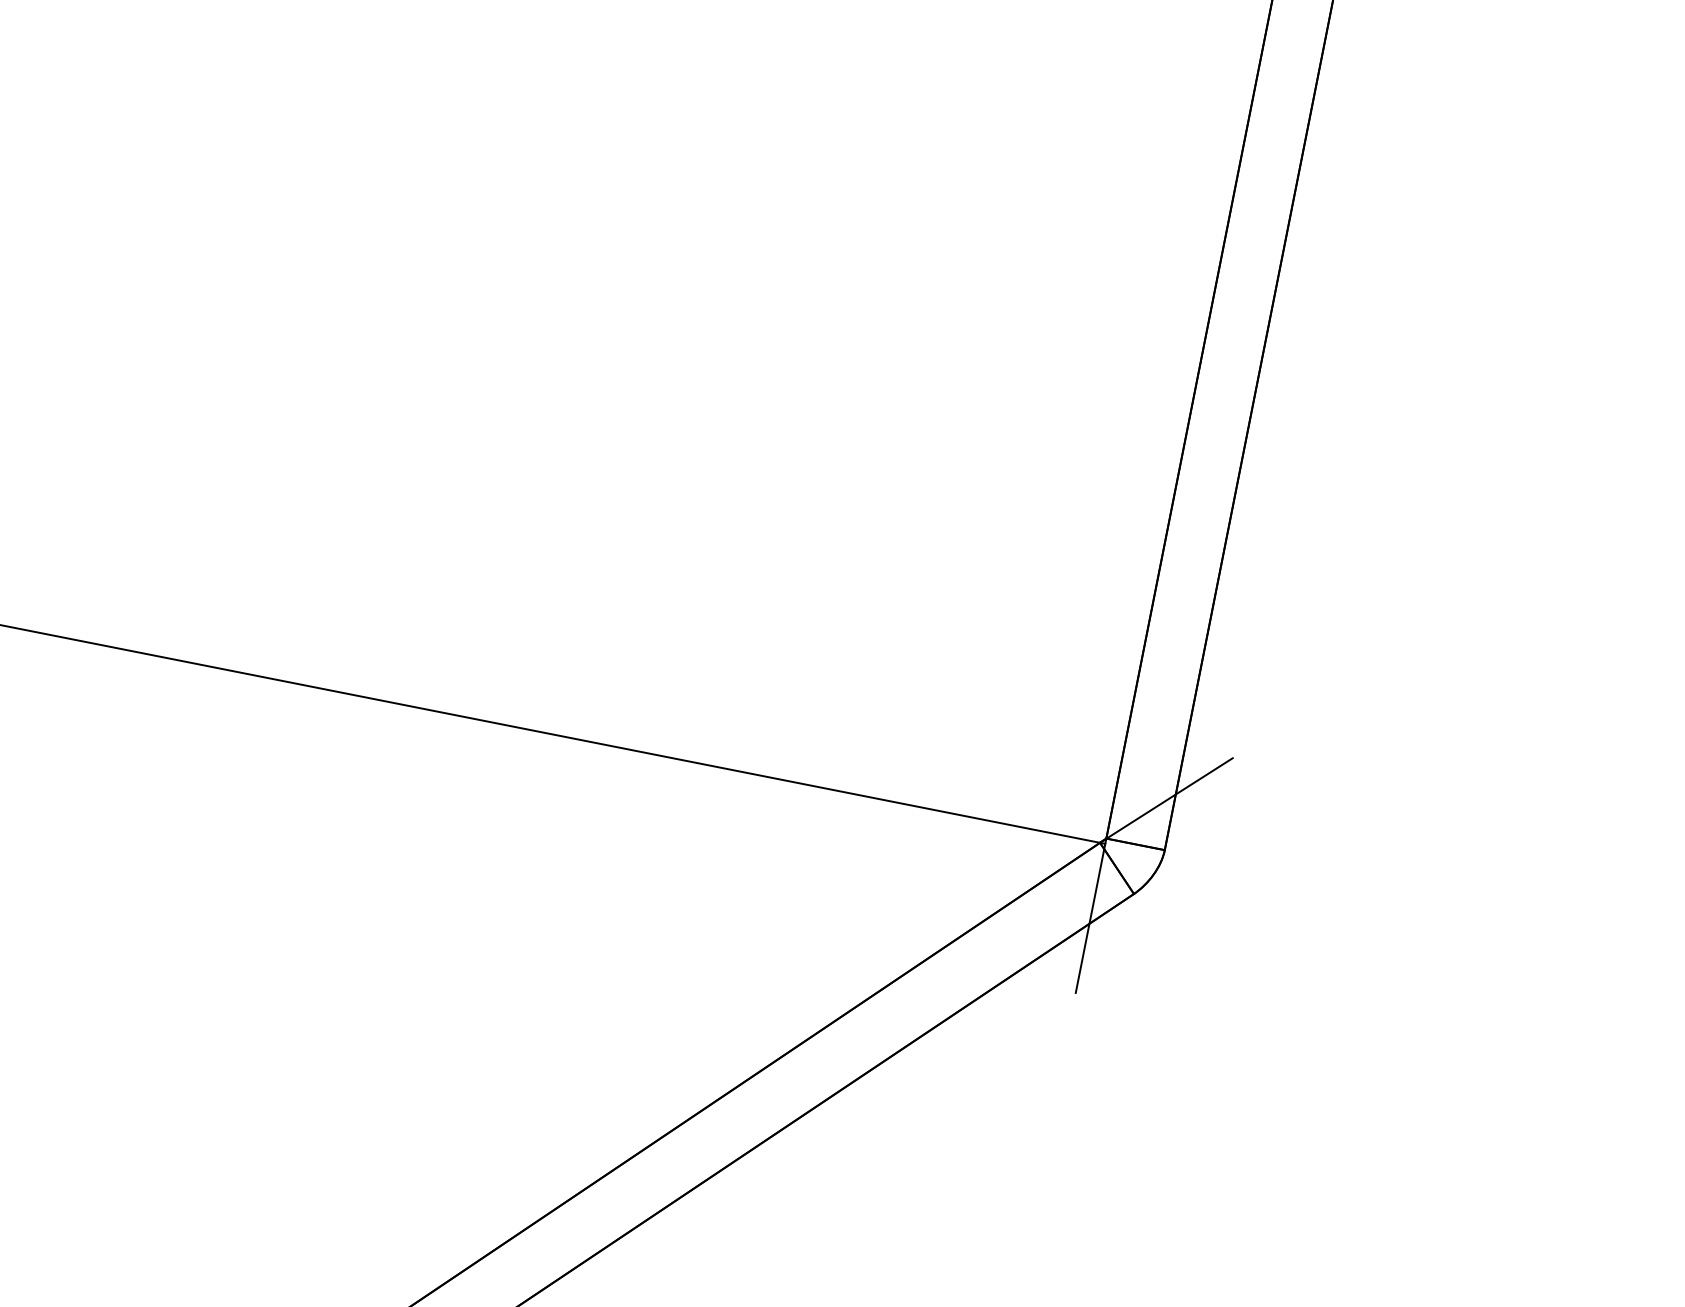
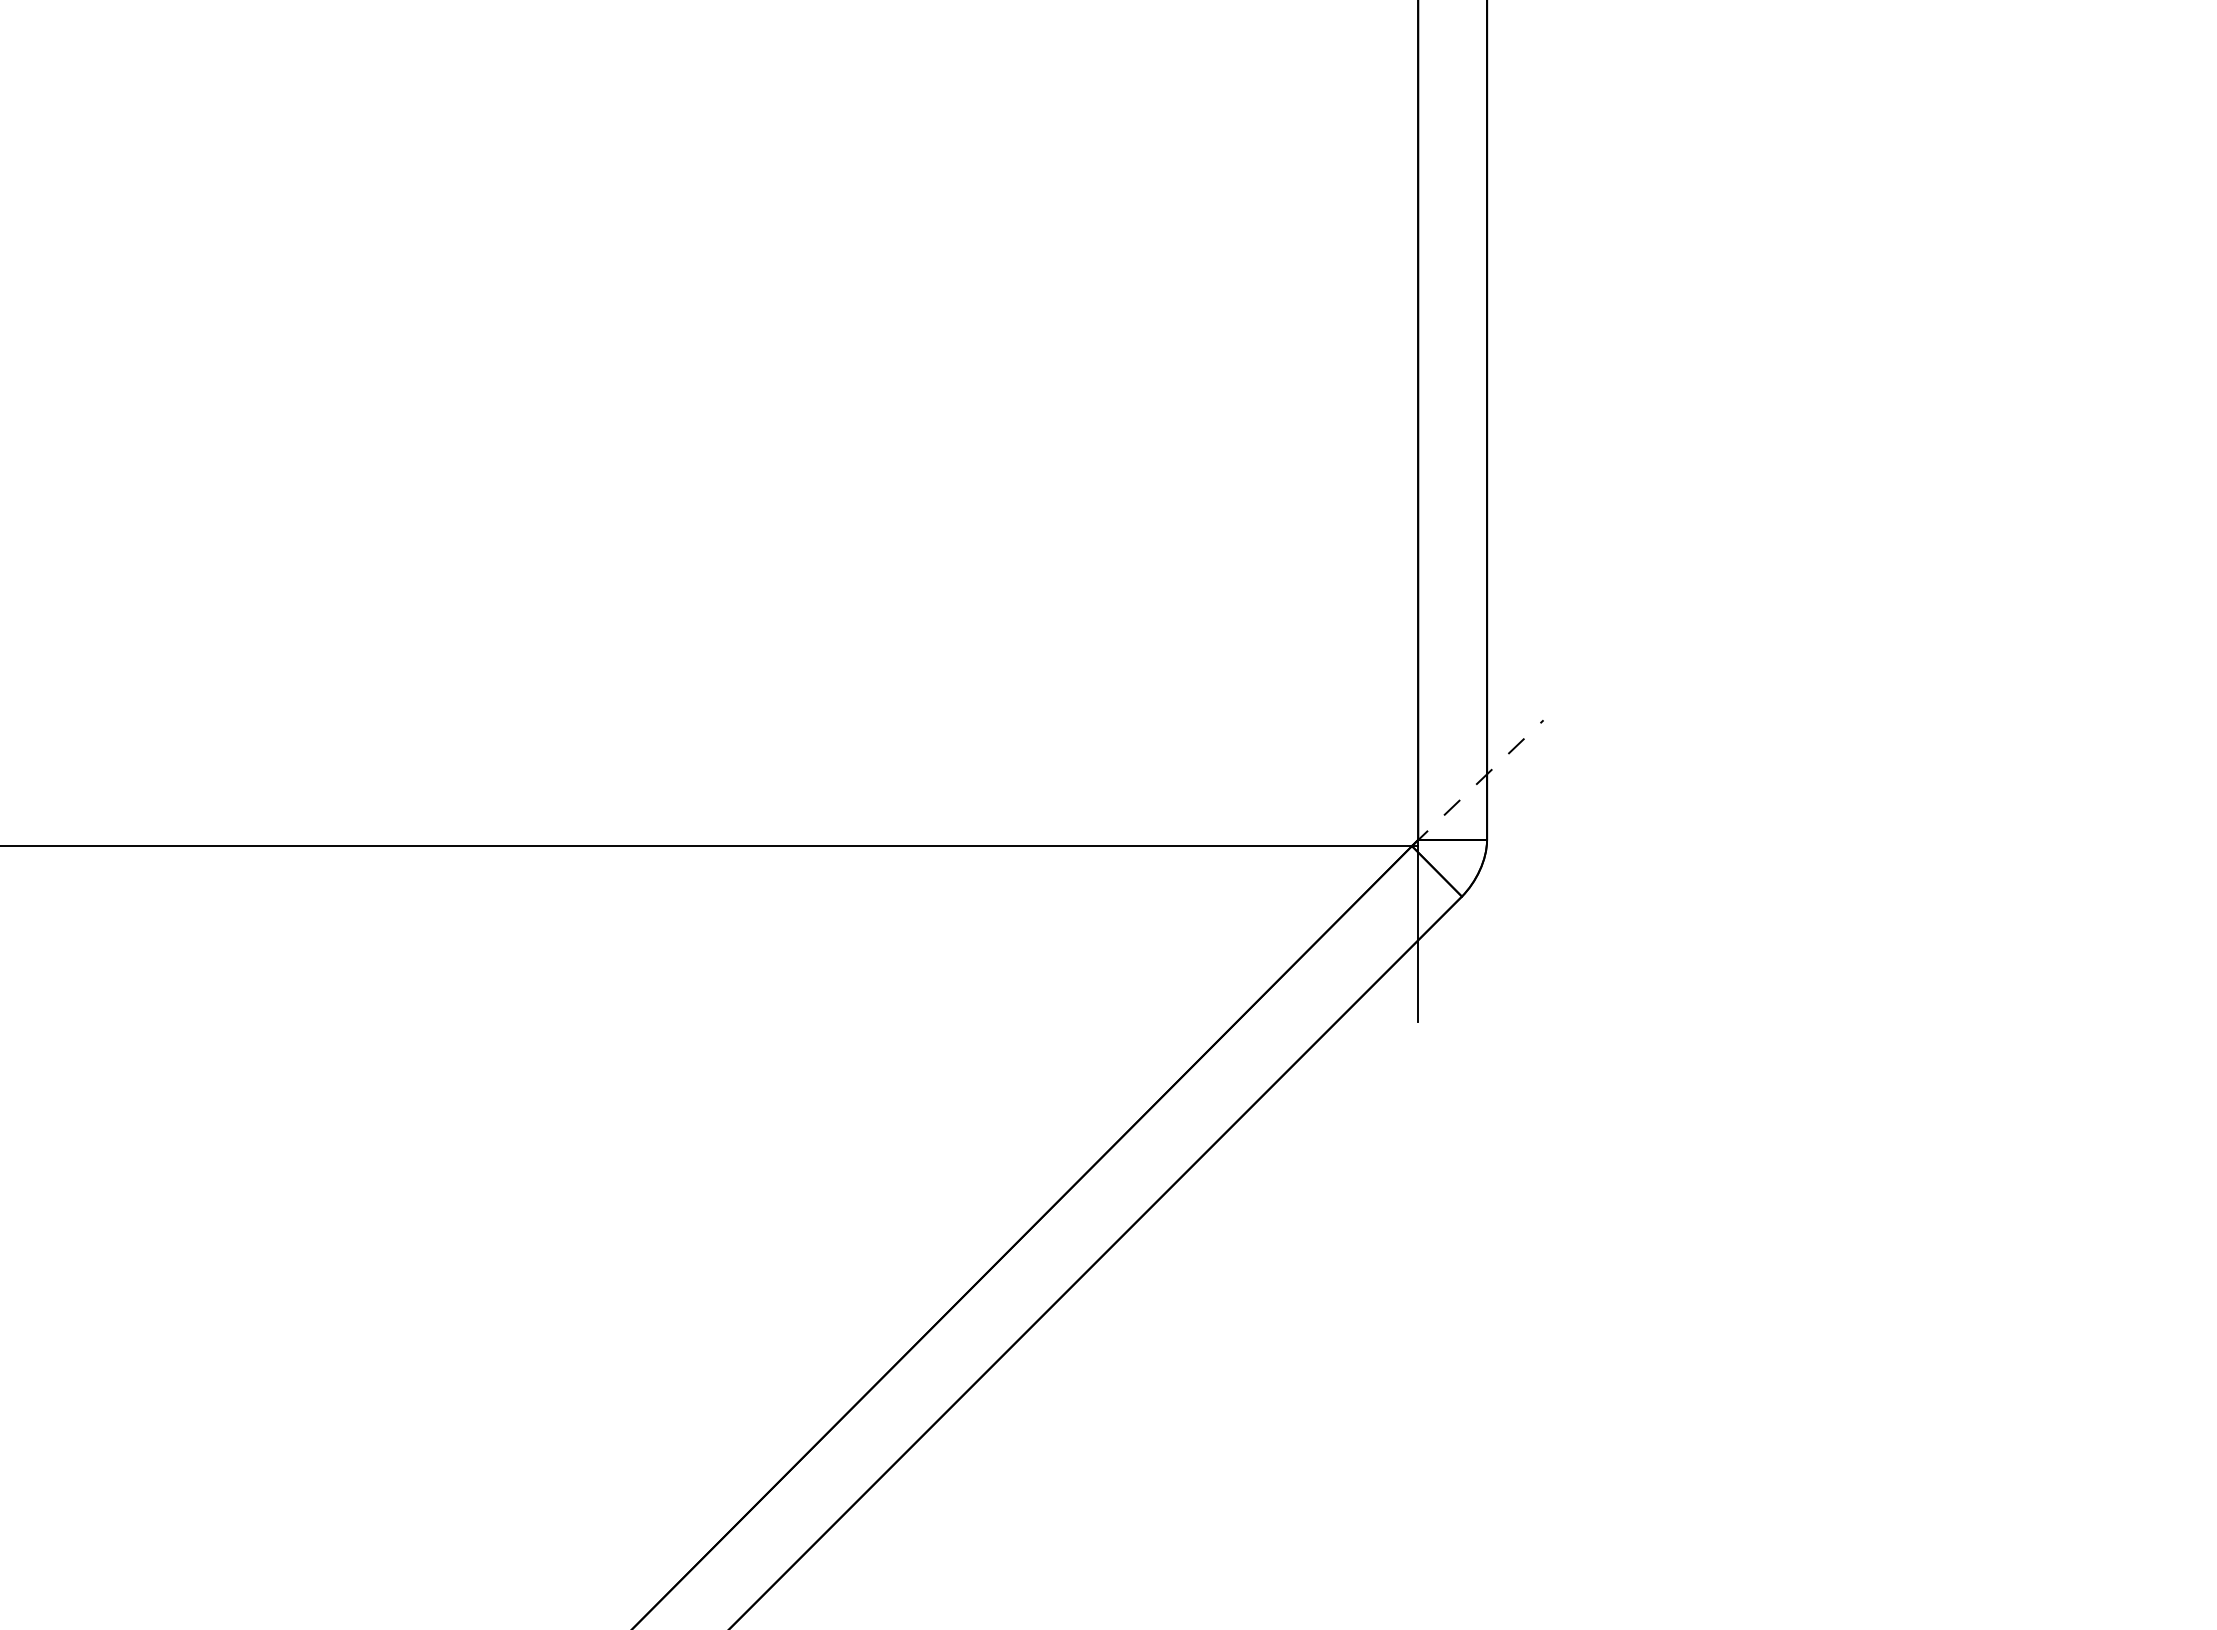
line: (1167, 800) -> (1478, 782), solid -> dashed

